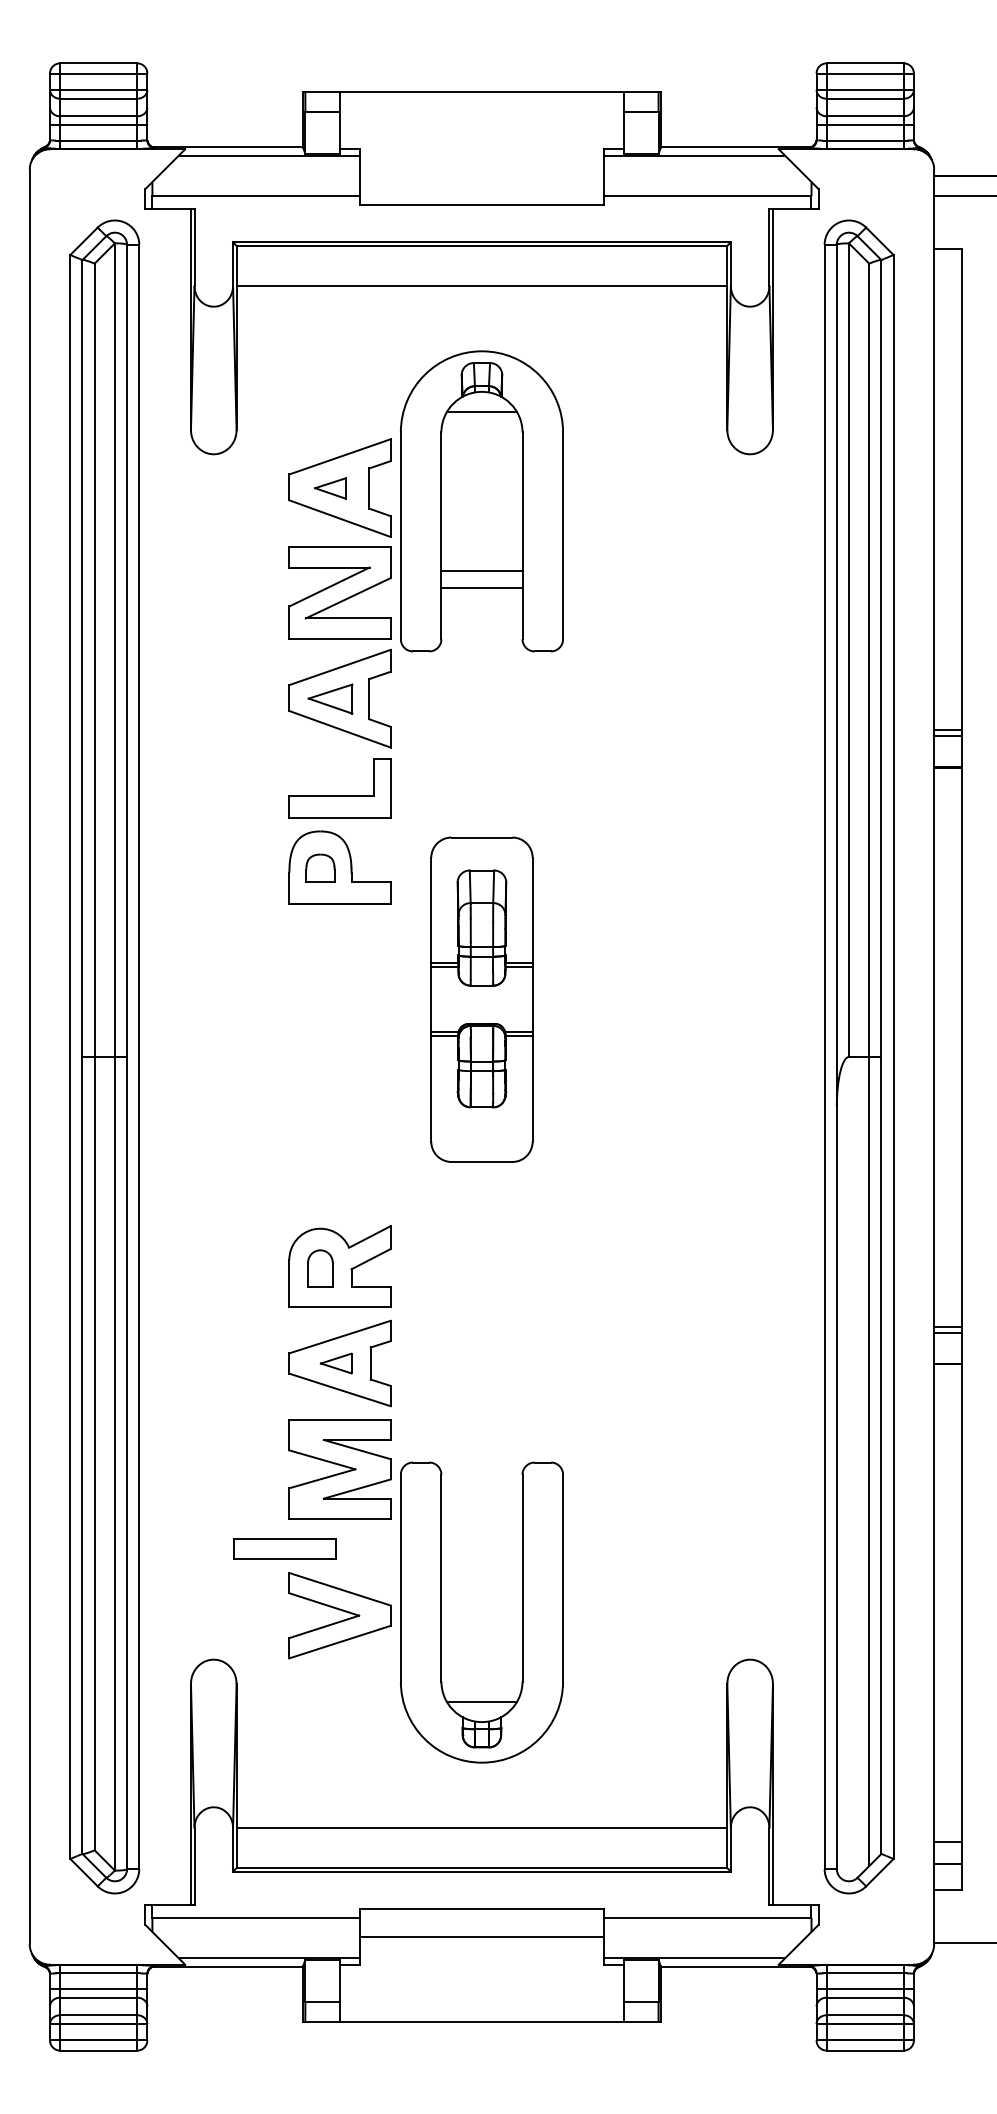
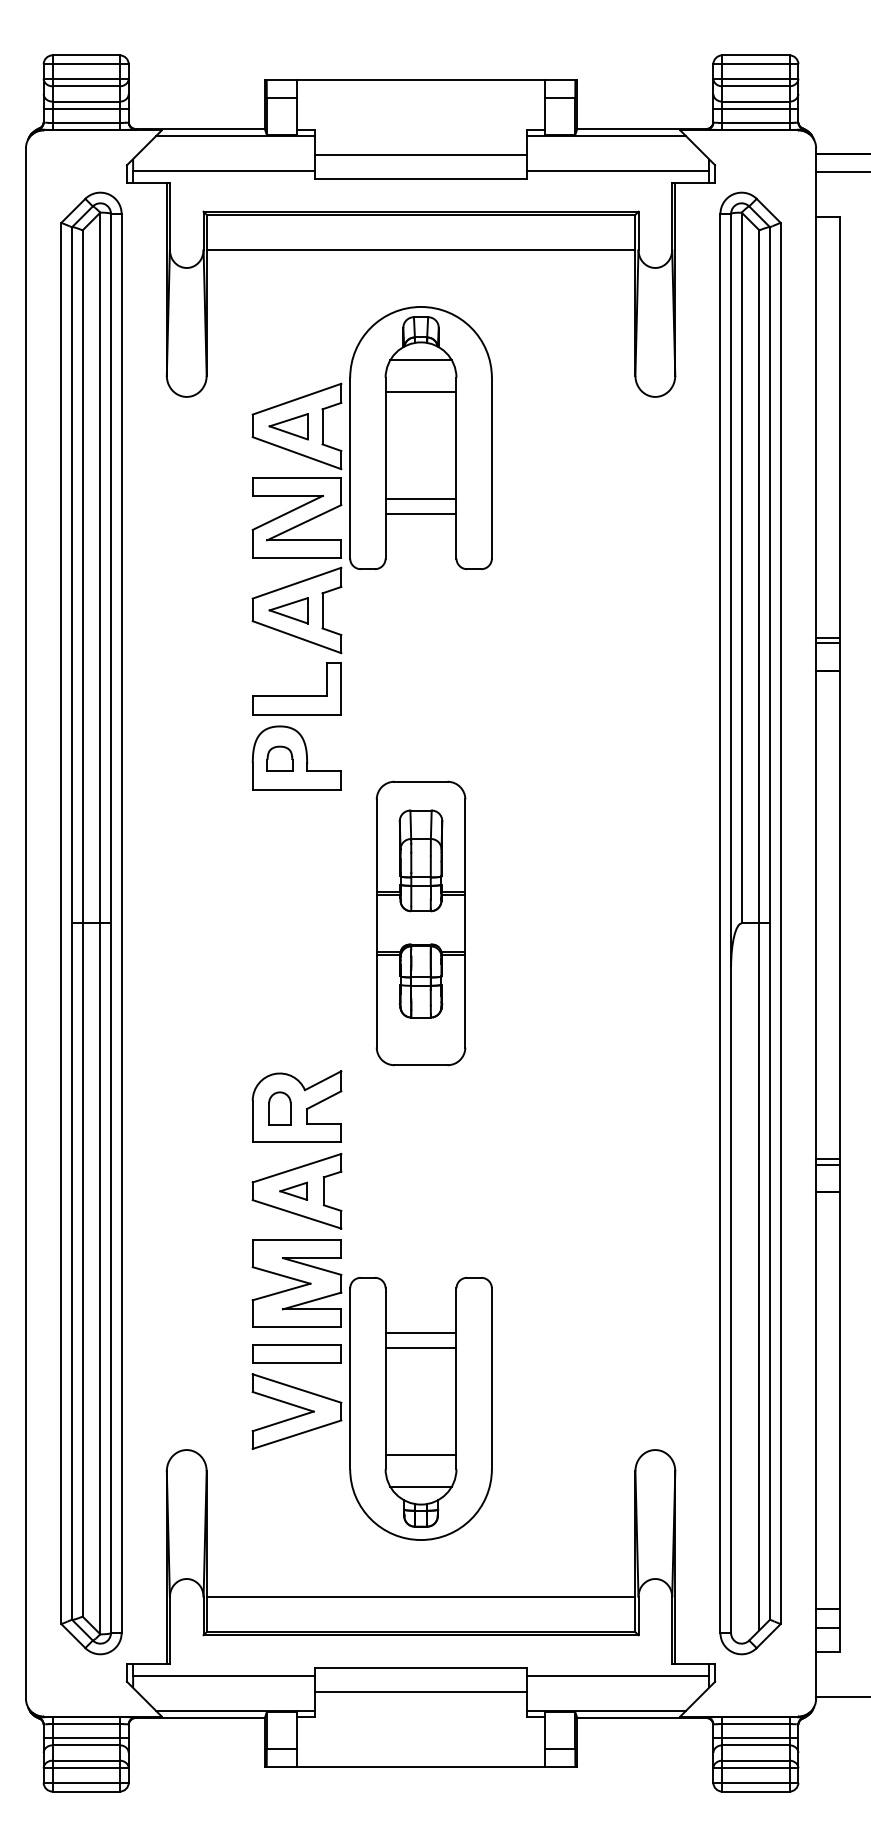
line: (481, 176) -> (420, 154), added
line: (481, 449) -> (420, 392), added
part: (330, 488) -> (288, 426), size x1.43
part: (481, 999) -> (420, 923), moved
line: (481, 1526) -> (420, 1333), added
line: (481, 1543) -> (420, 1348), added
part: (284, 1549) -> (296, 1353), moved
line: (481, 1664) -> (420, 1454), added

